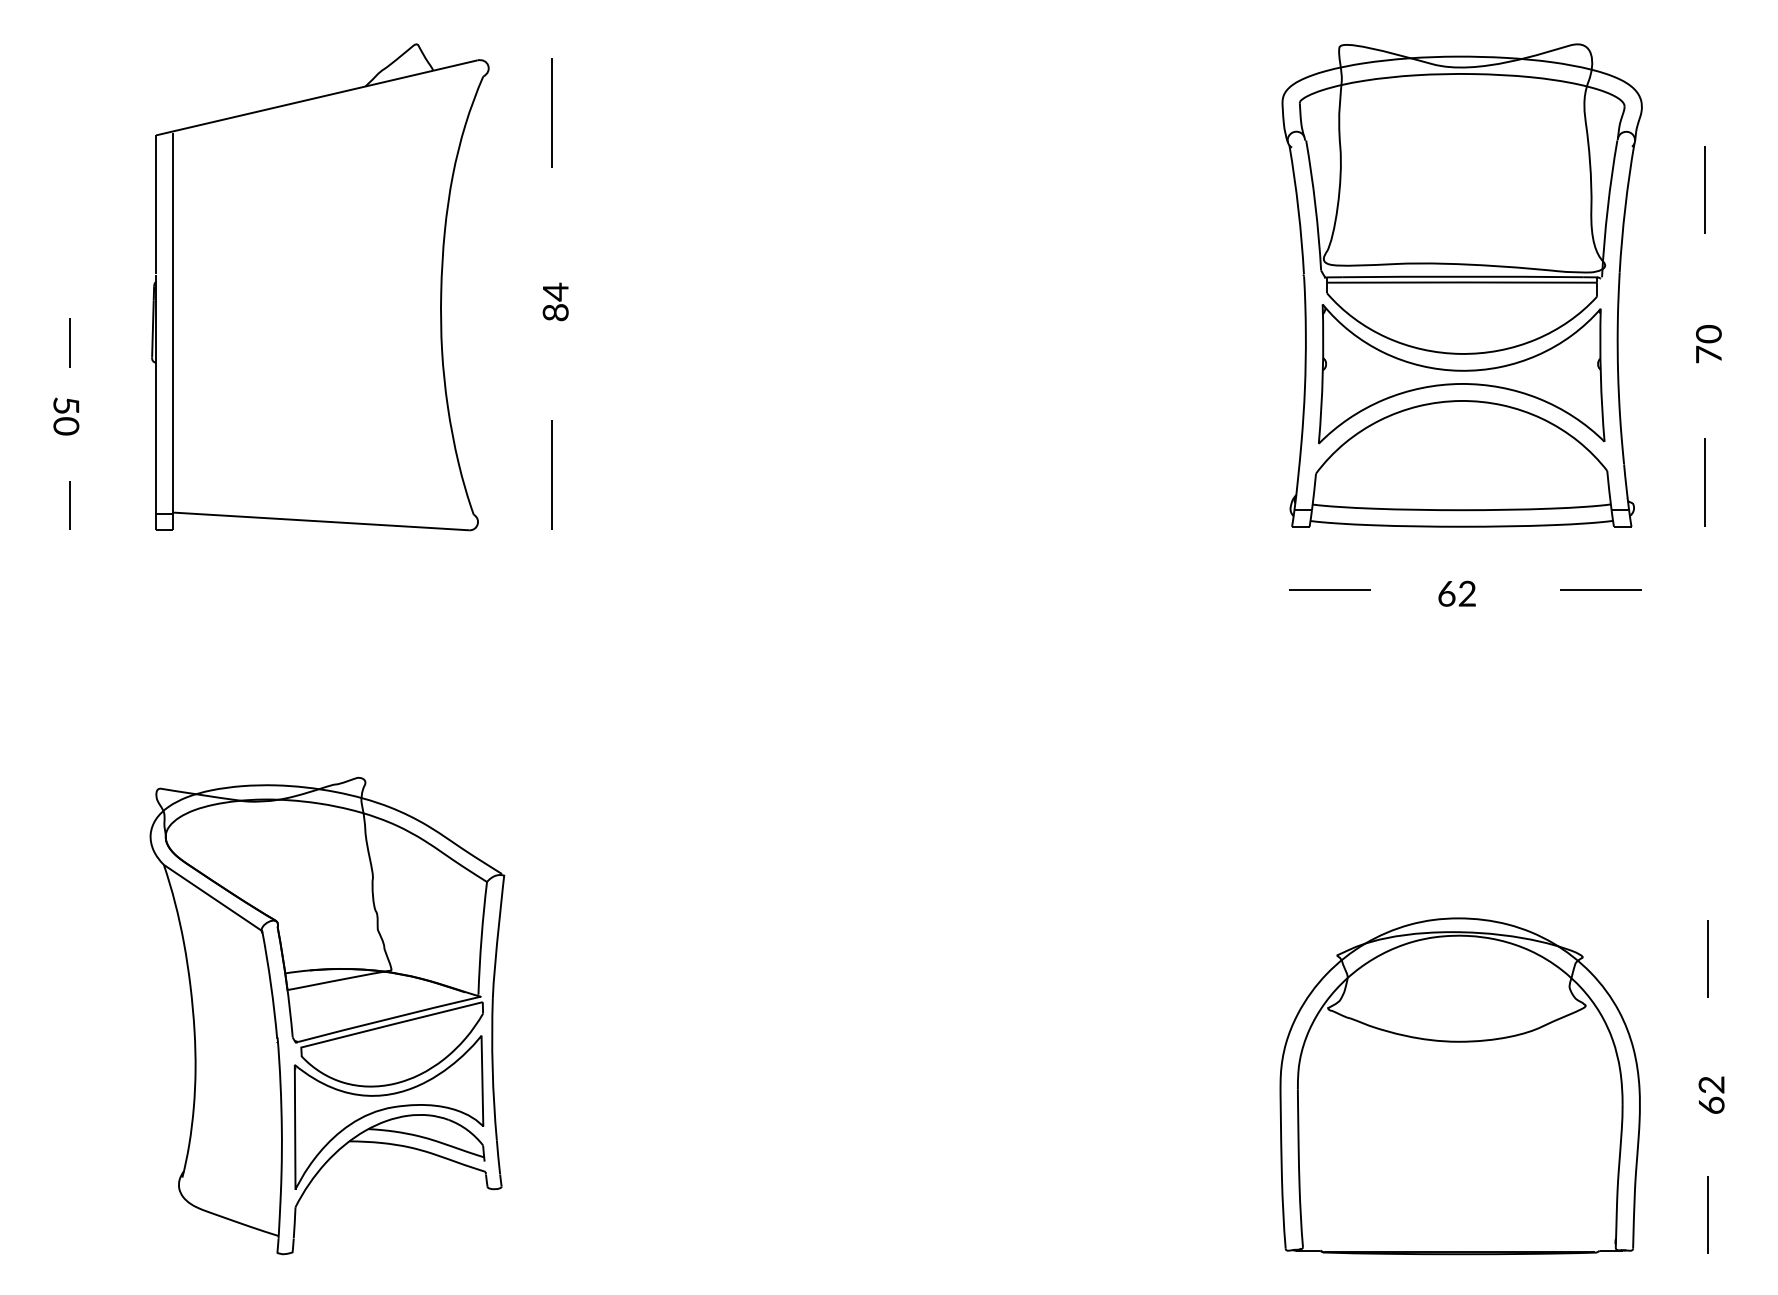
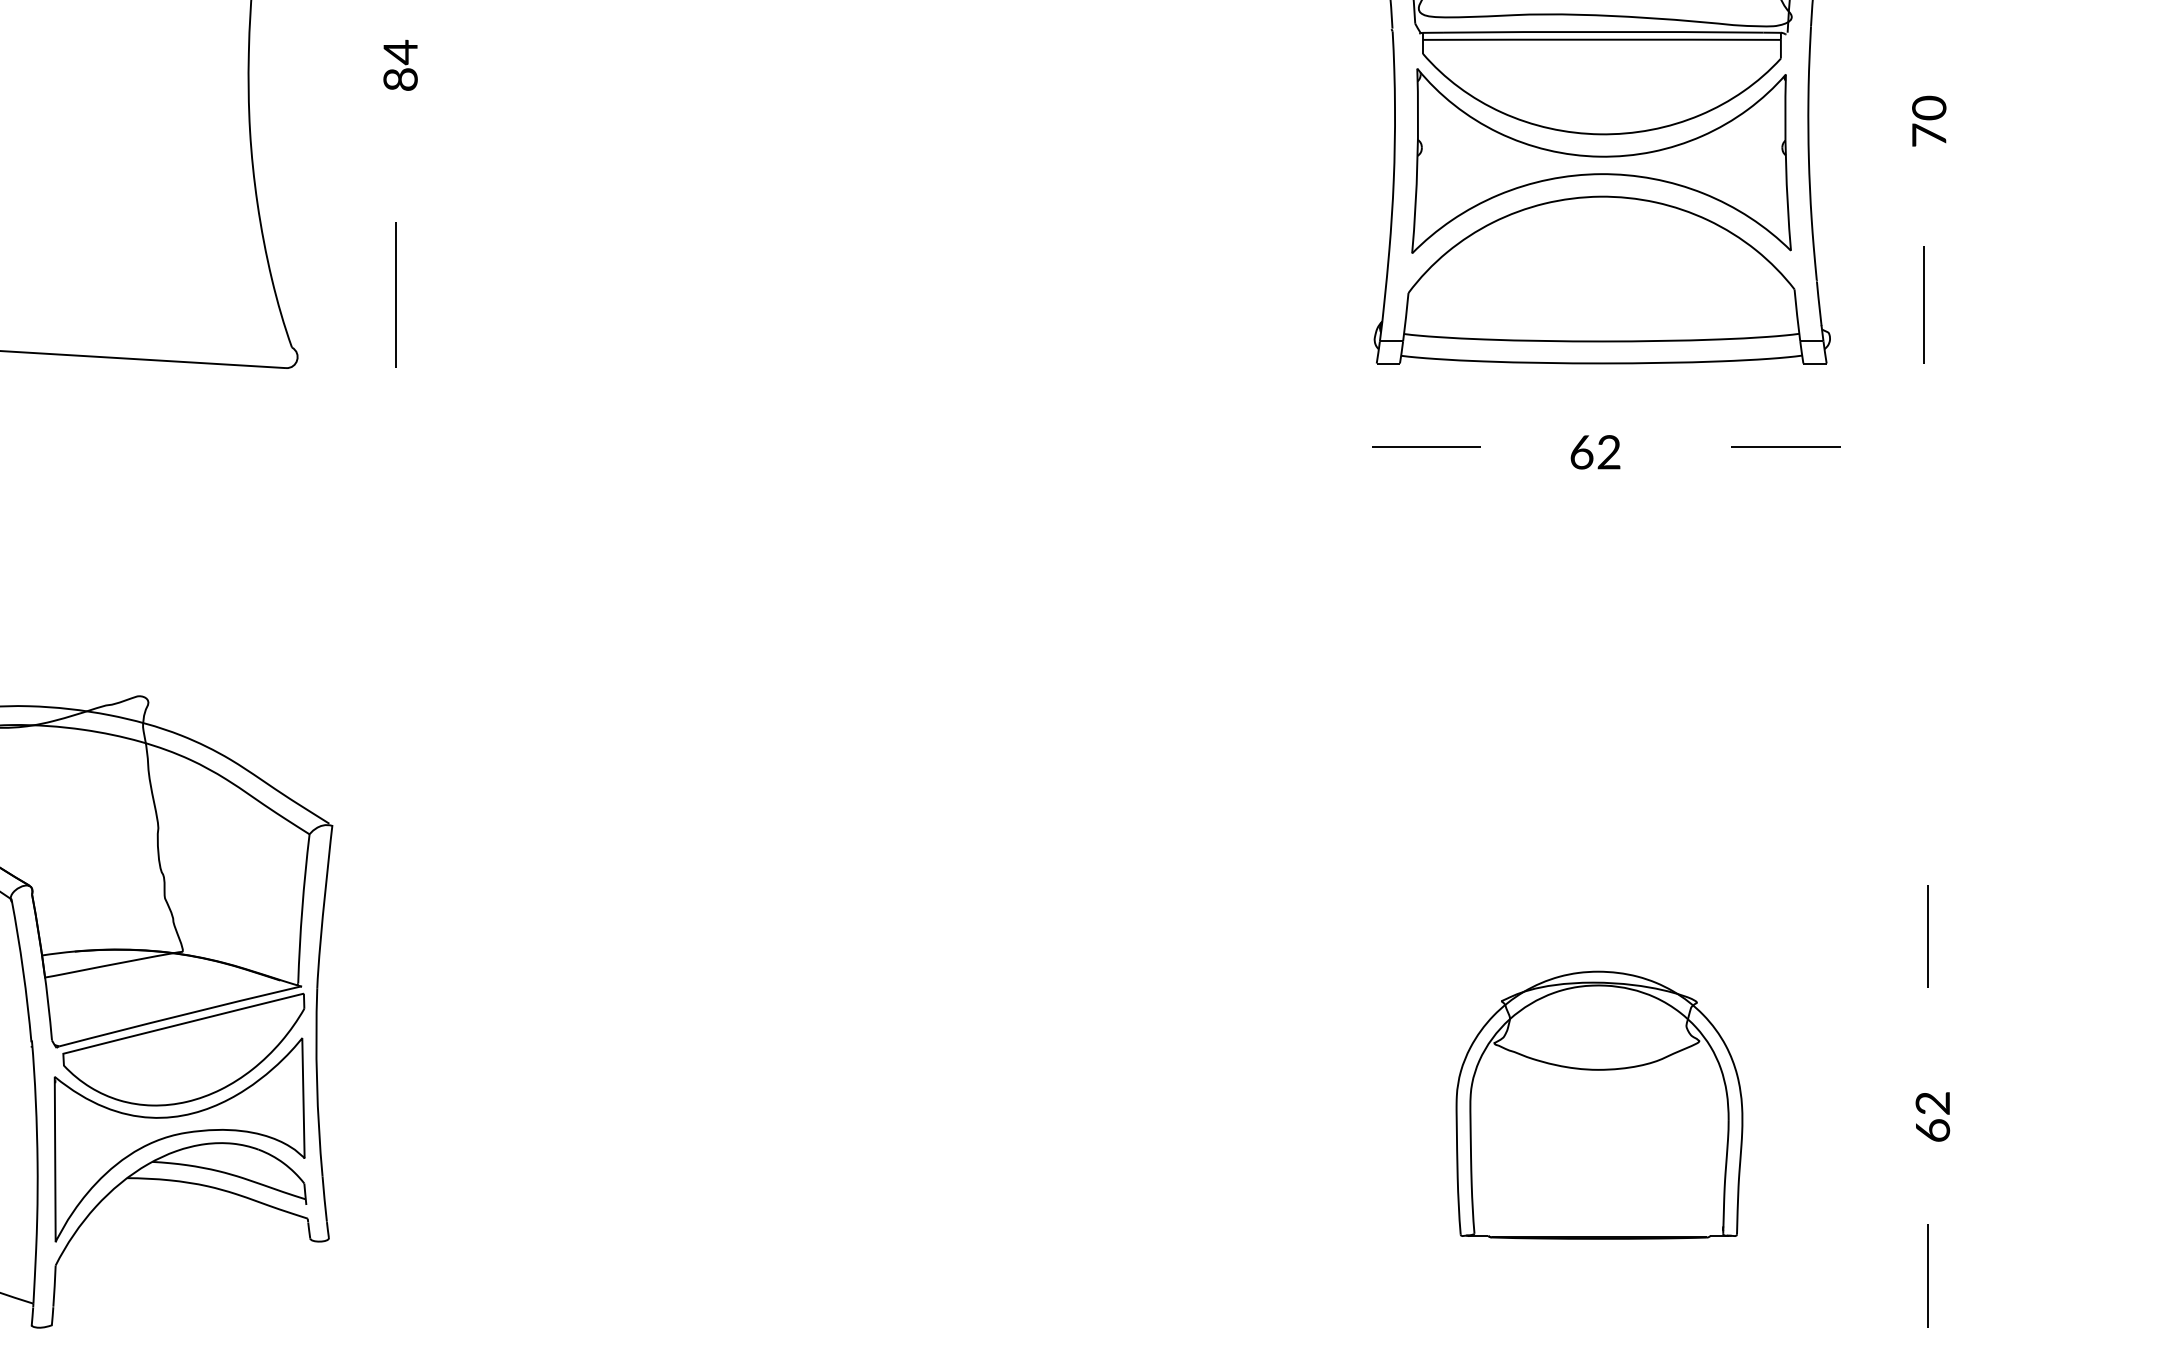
part: (1459, 1086) -> (1598, 1105), size x0.6

